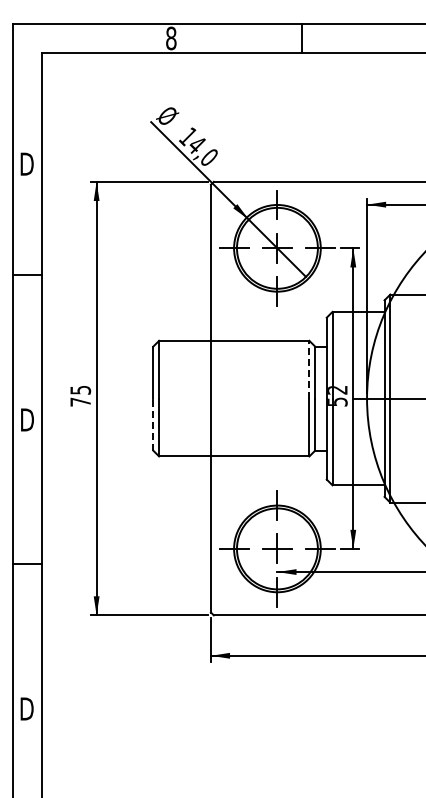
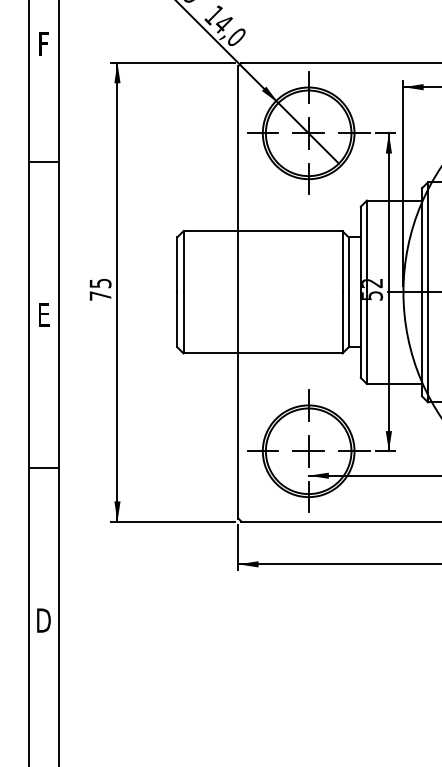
text: (26, 163) -> (43, 43), D -> F
line: (309, 369) -> (342, 261), dashed -> solid
text: (27, 419) -> (44, 314), D -> E
line: (153, 424) -> (177, 319), dashed -> solid

